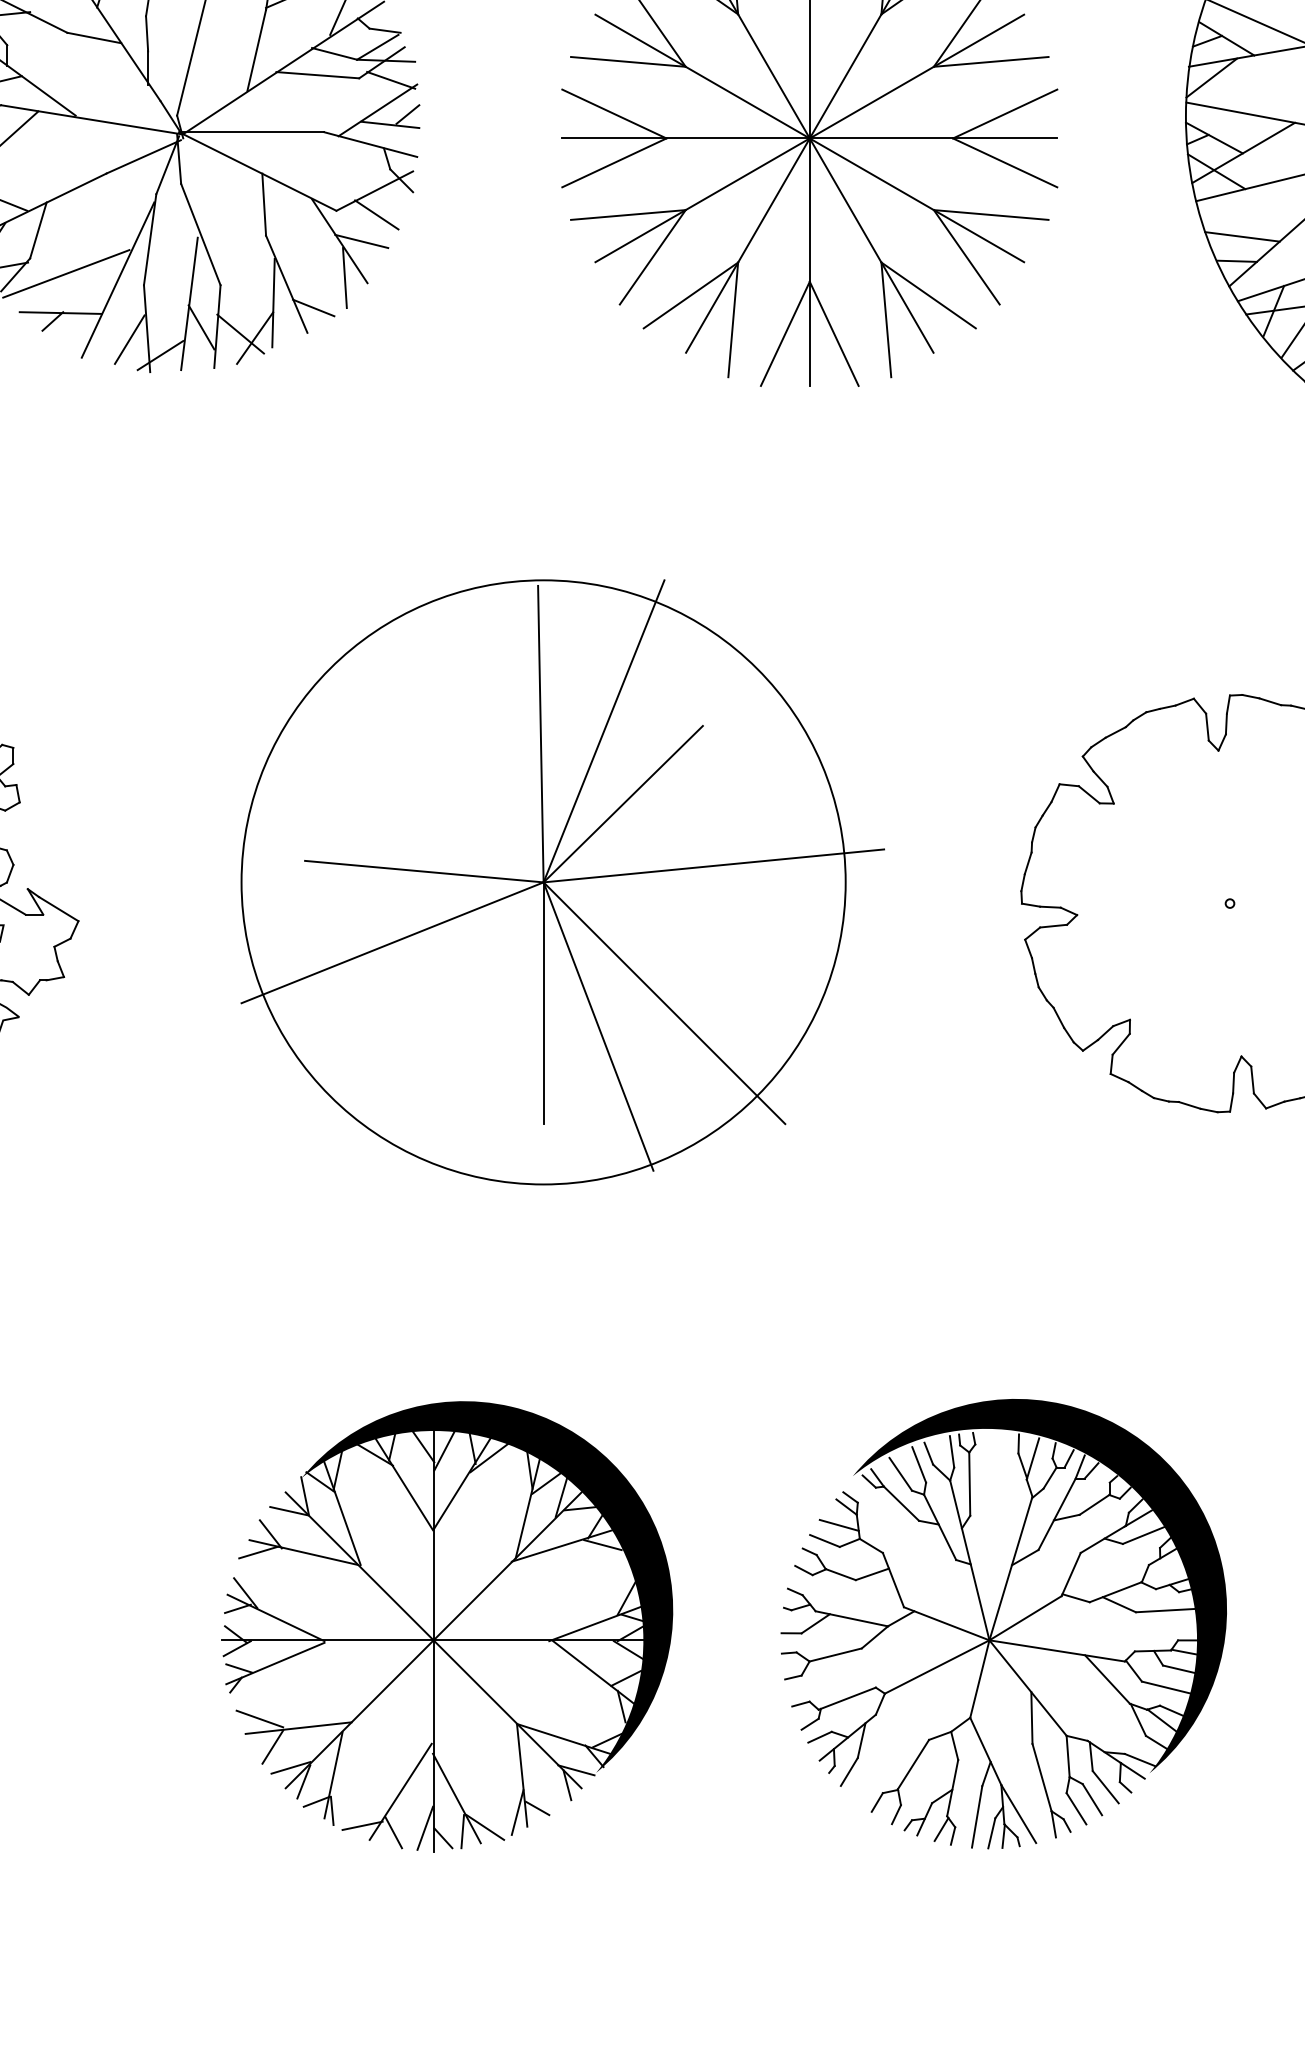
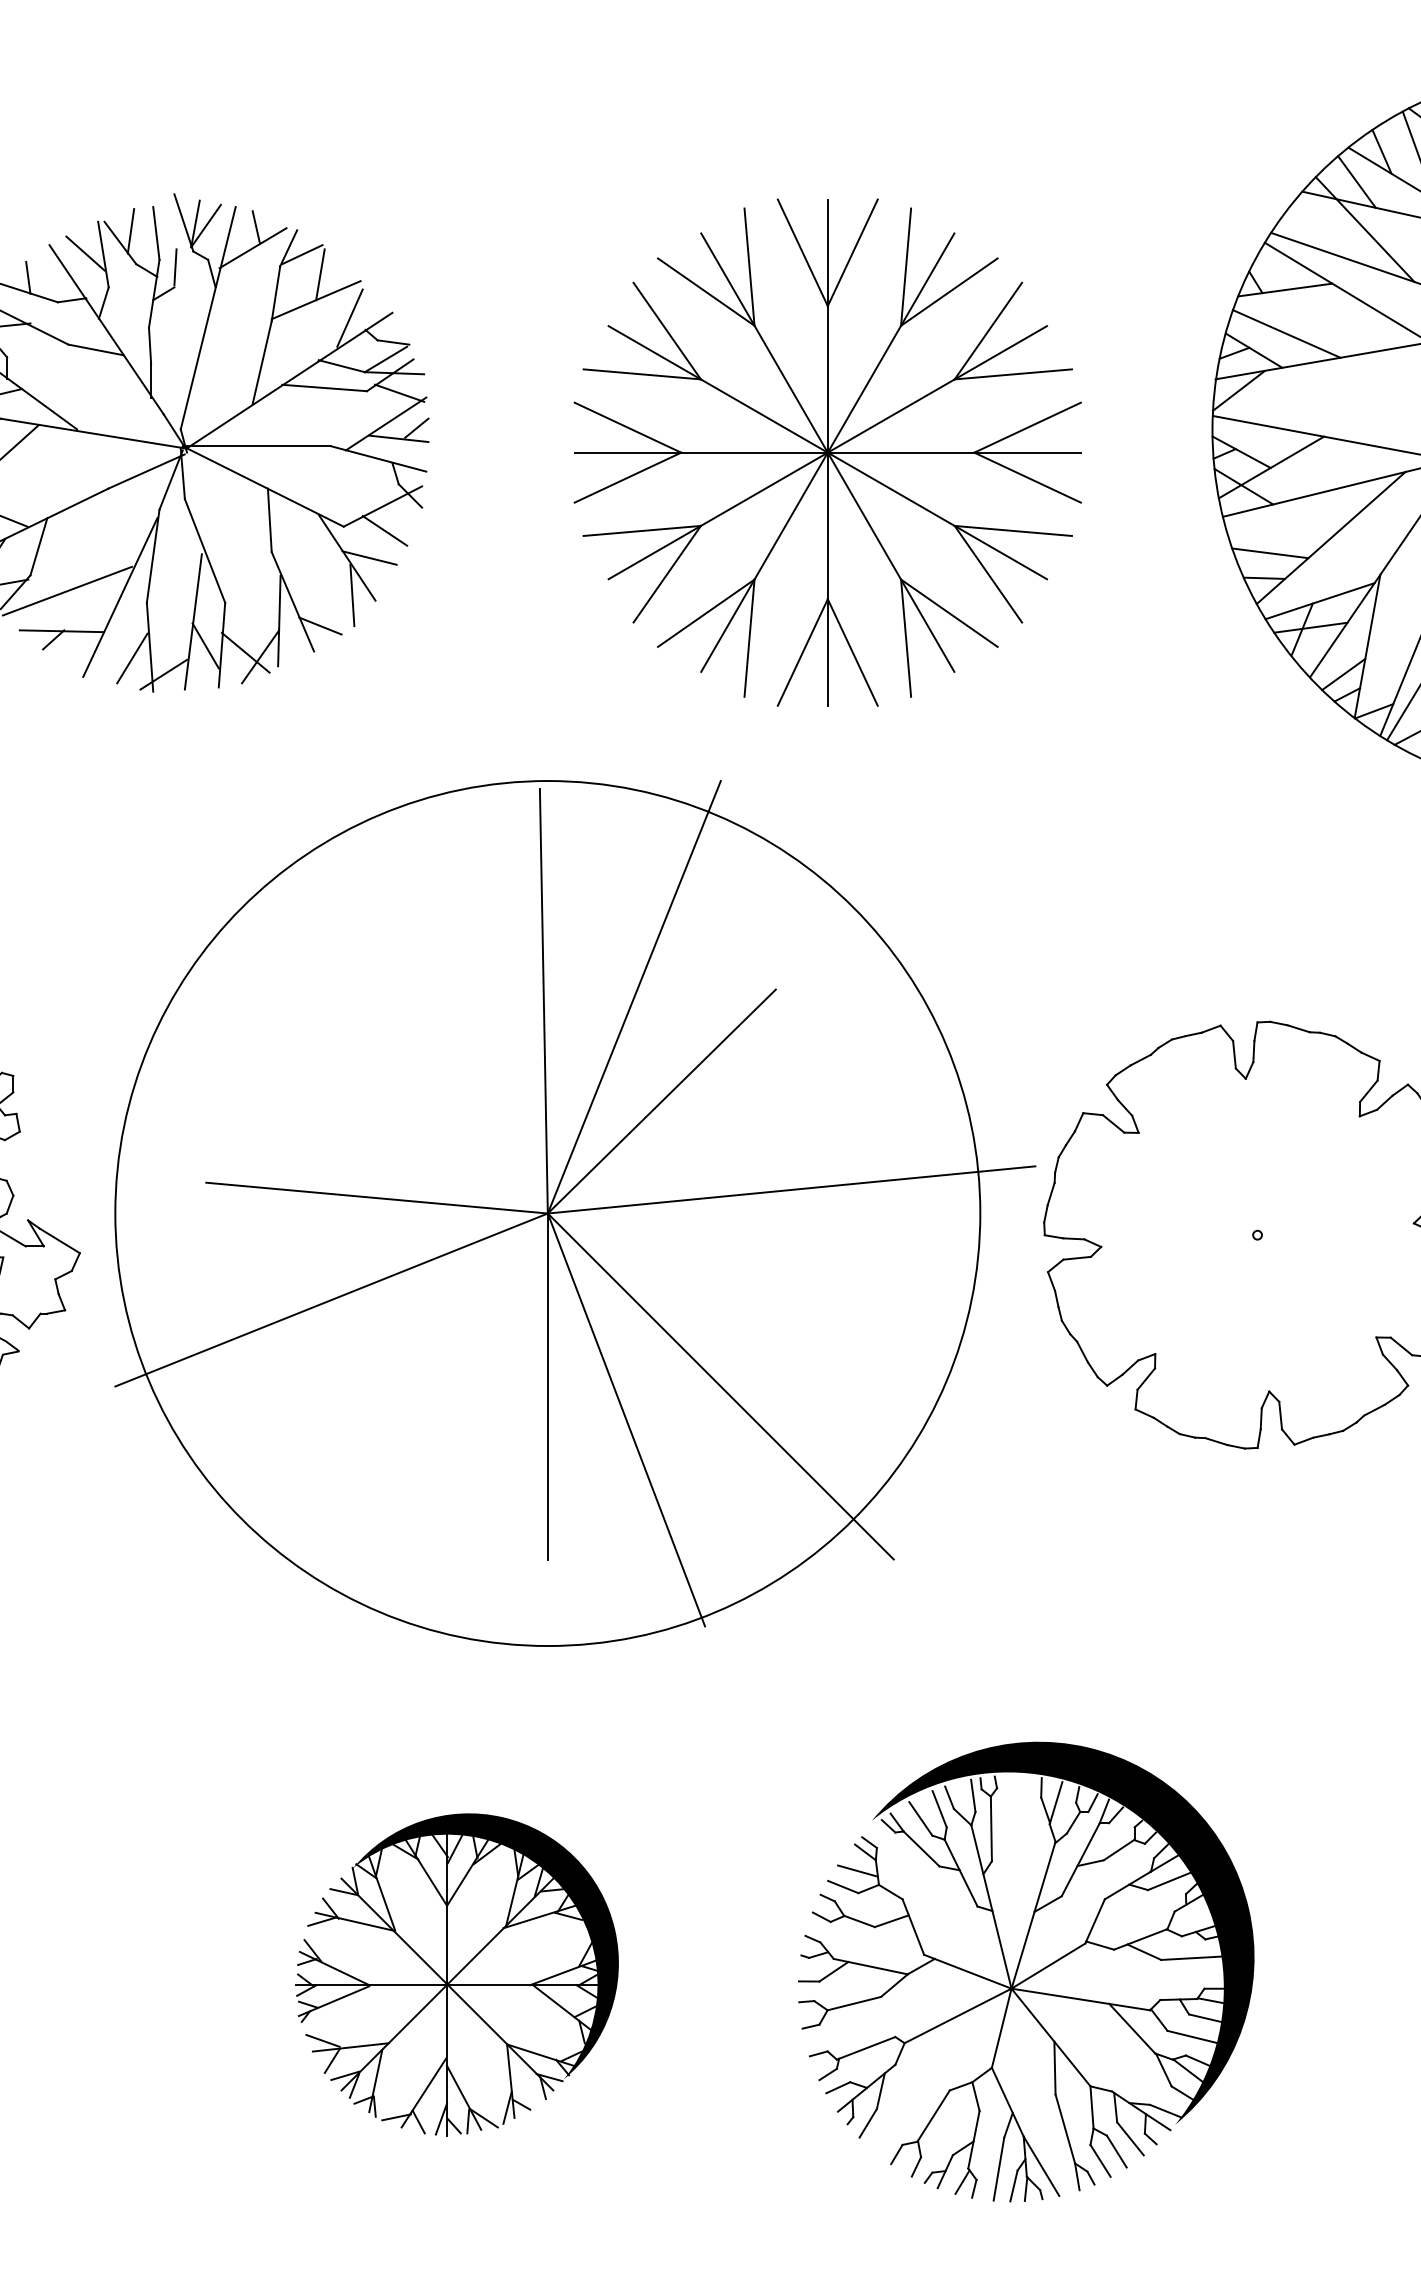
part: (562, 882) -> (574, 1213), size x1.4
part: (447, 1626) -> (457, 1974), size x0.7

